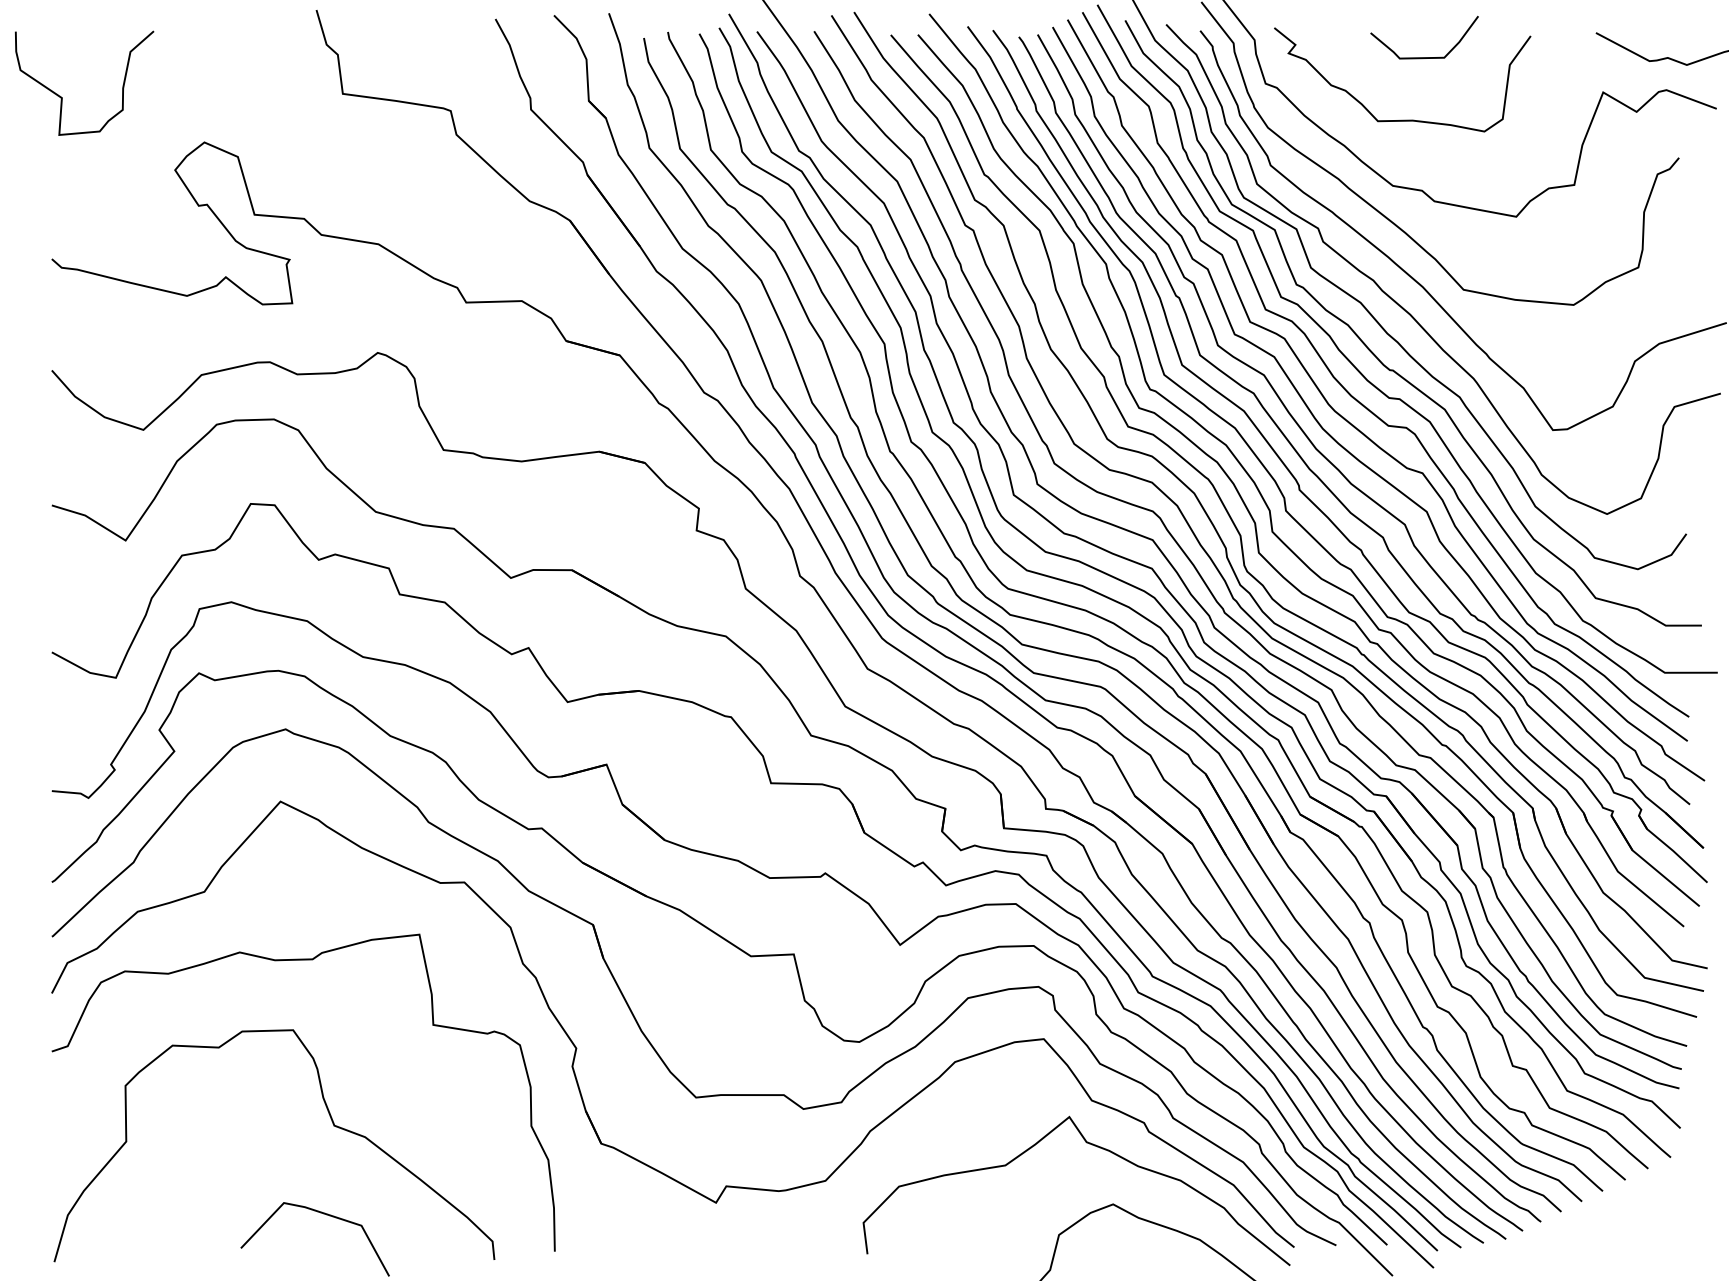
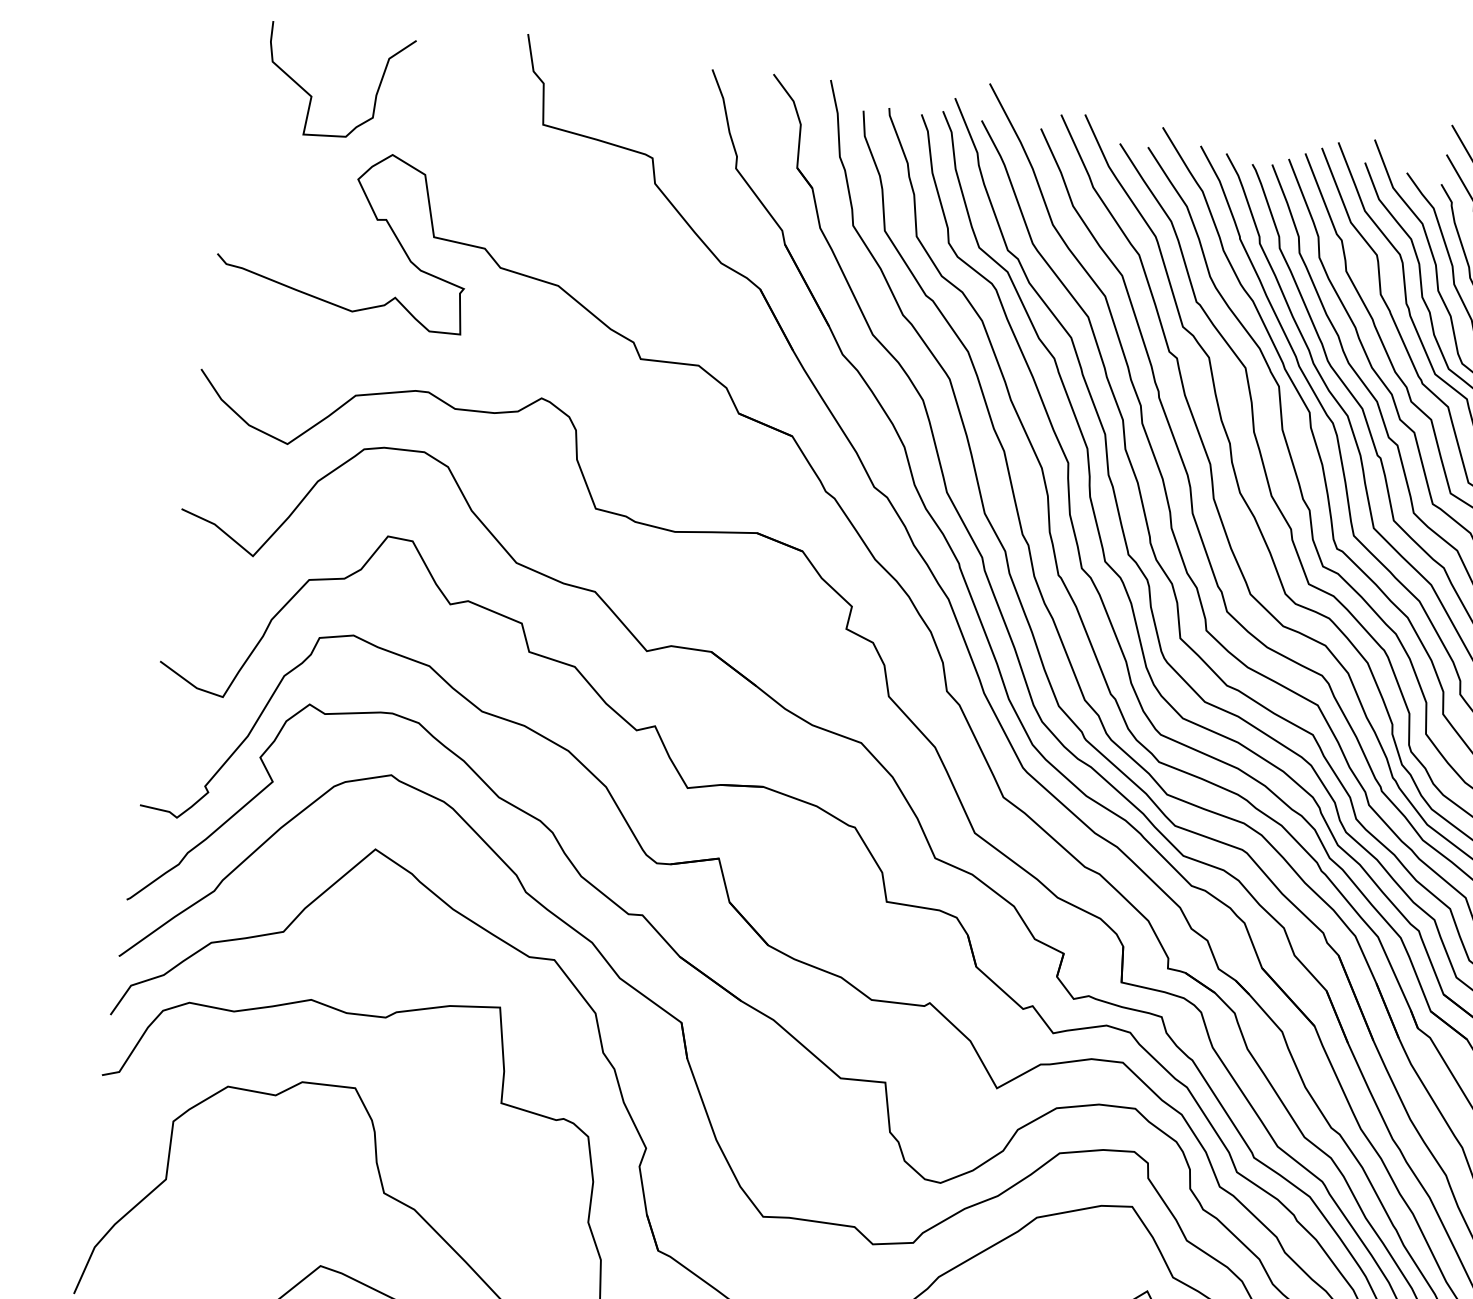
curve: (62, 97) -> (312, 96), moved

